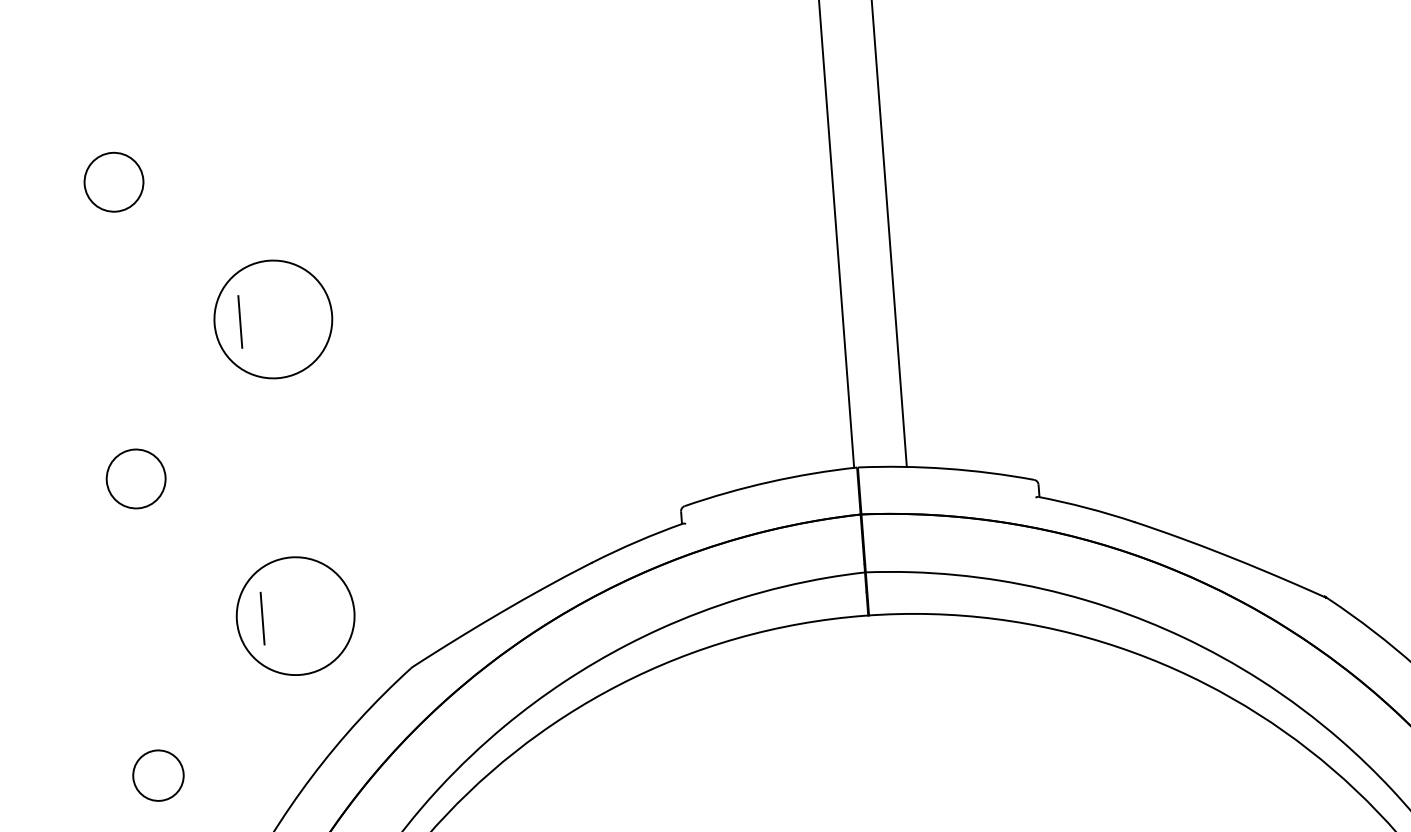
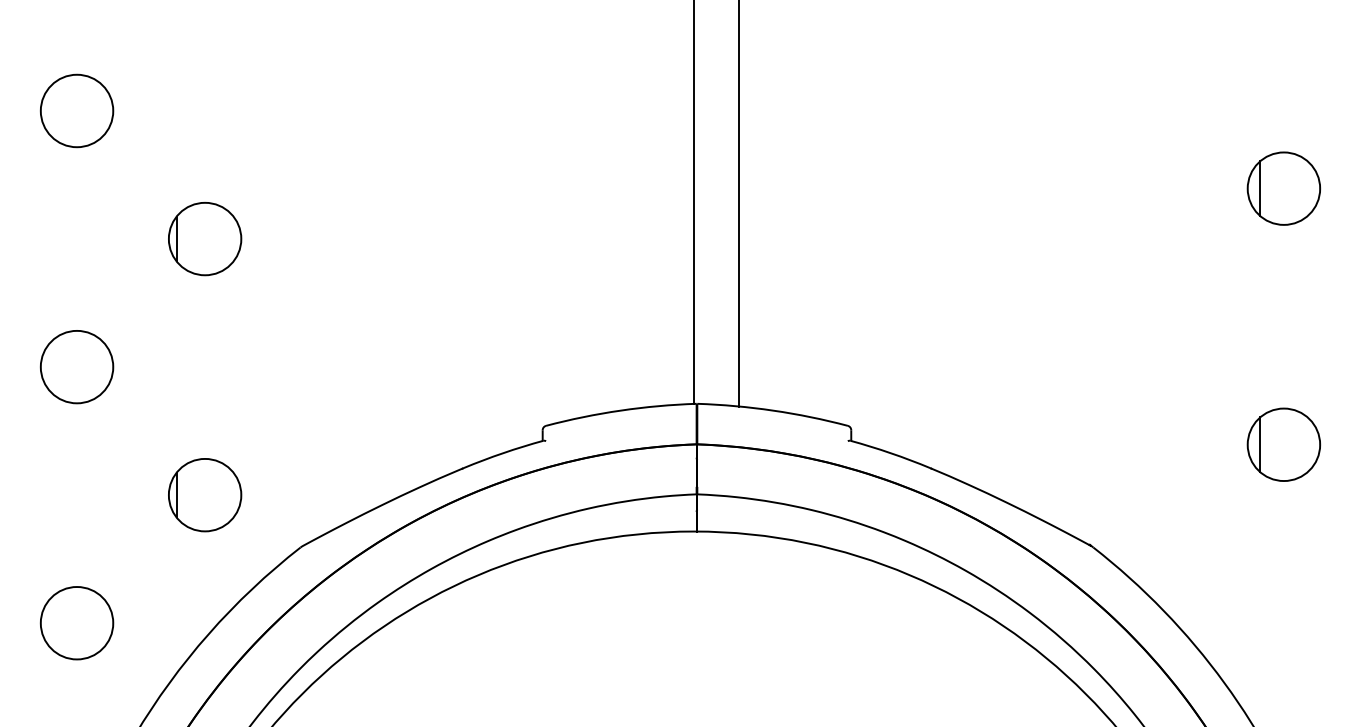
circle: (114, 181) -> (77, 110), size x1.43
circle: (272, 318) -> (204, 238), size x0.71
circle: (135, 478) -> (76, 366), size x1.43
circle: (294, 615) -> (204, 494), size x0.71
circle: (157, 776) -> (76, 623), size x1.67

